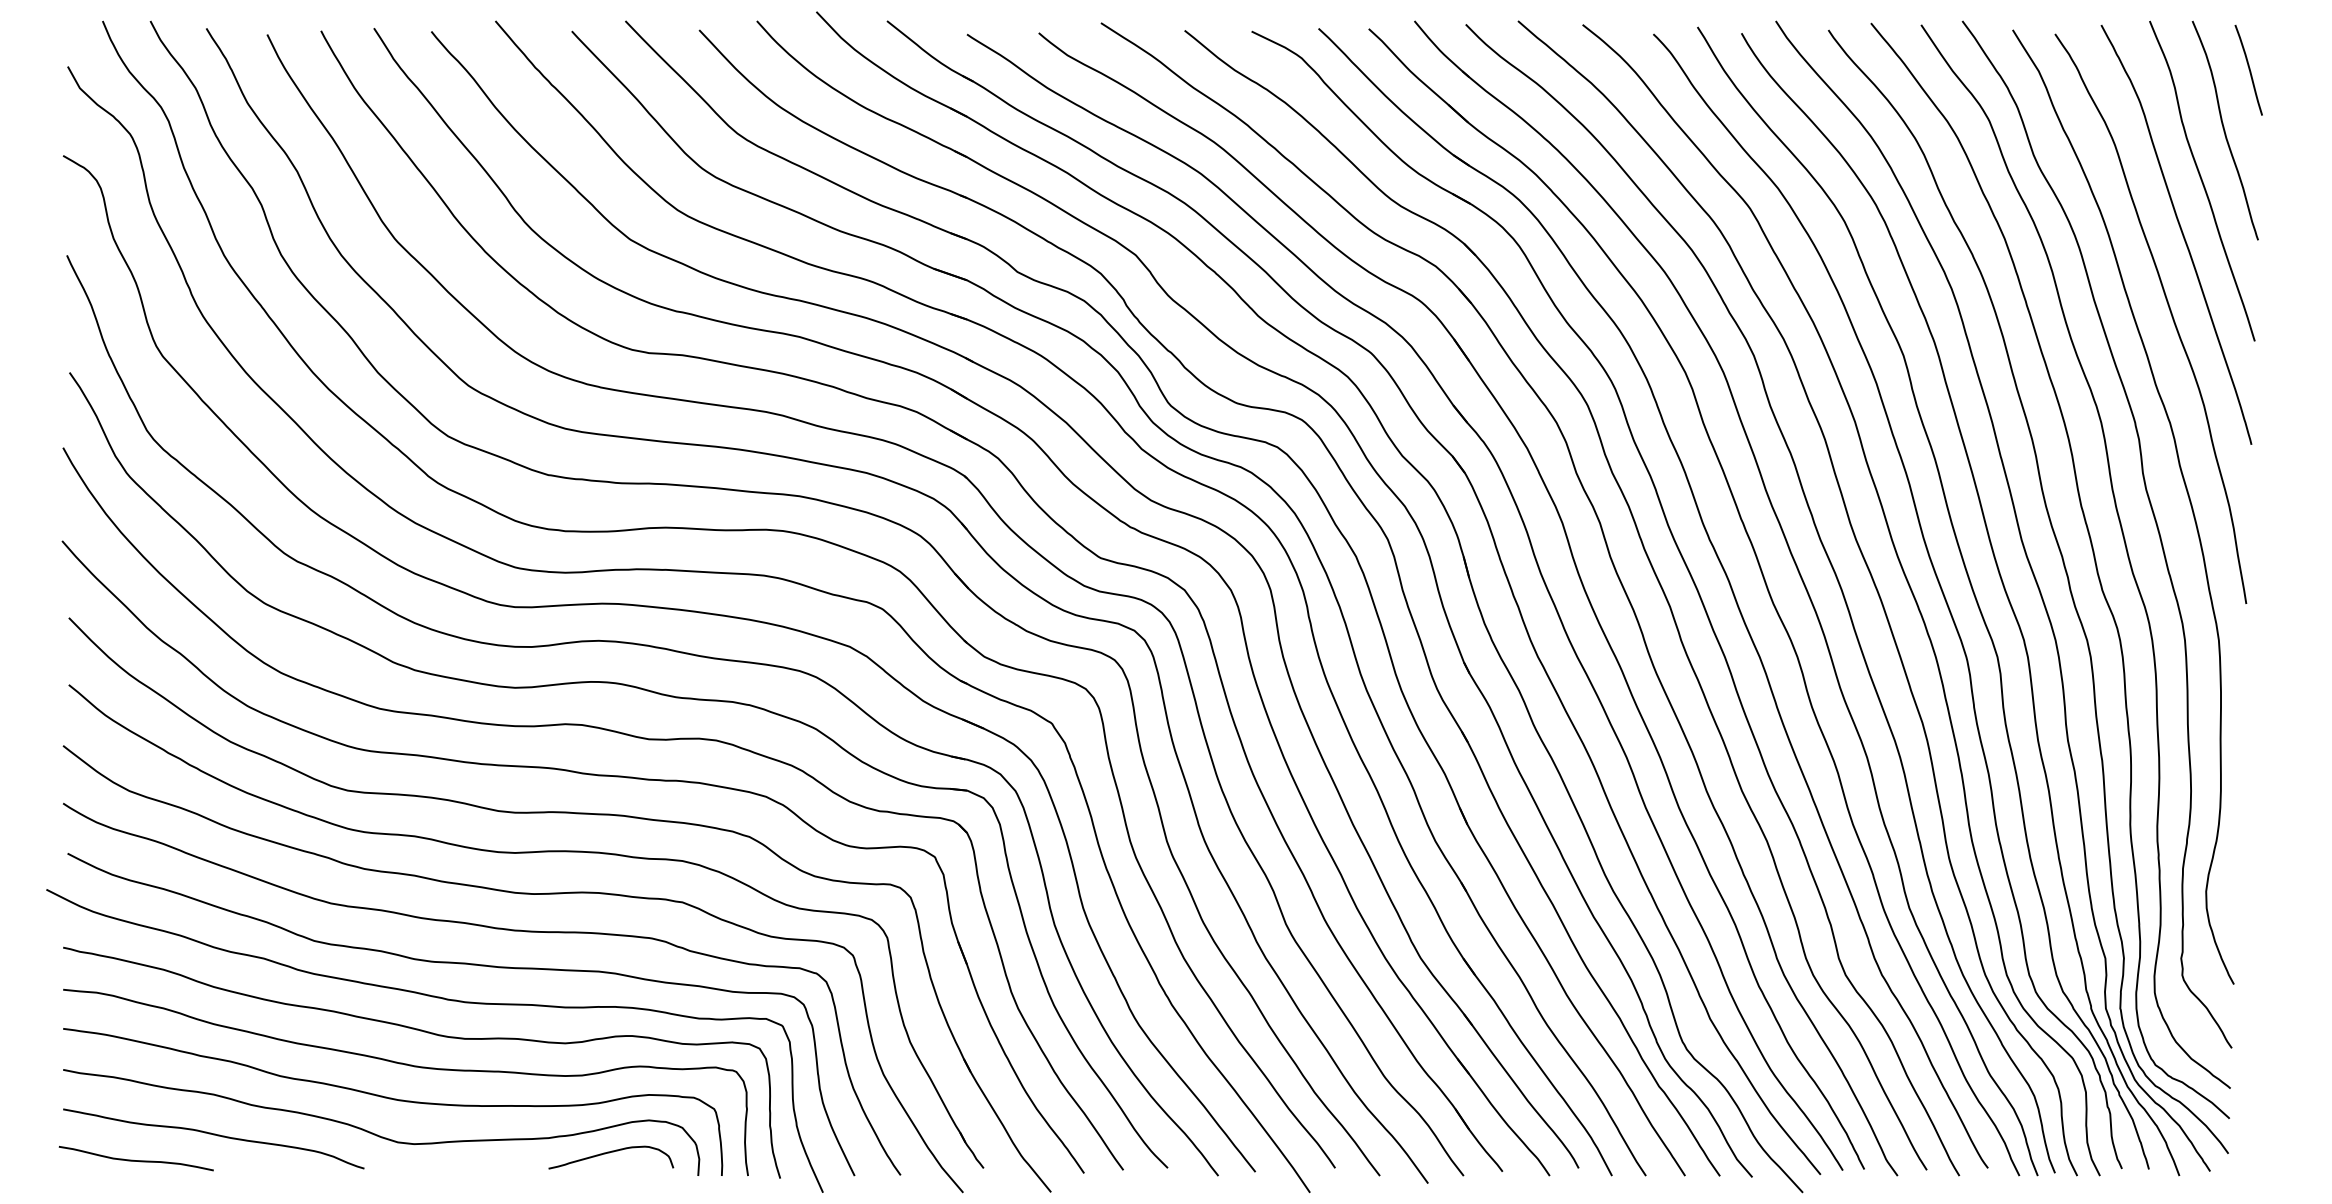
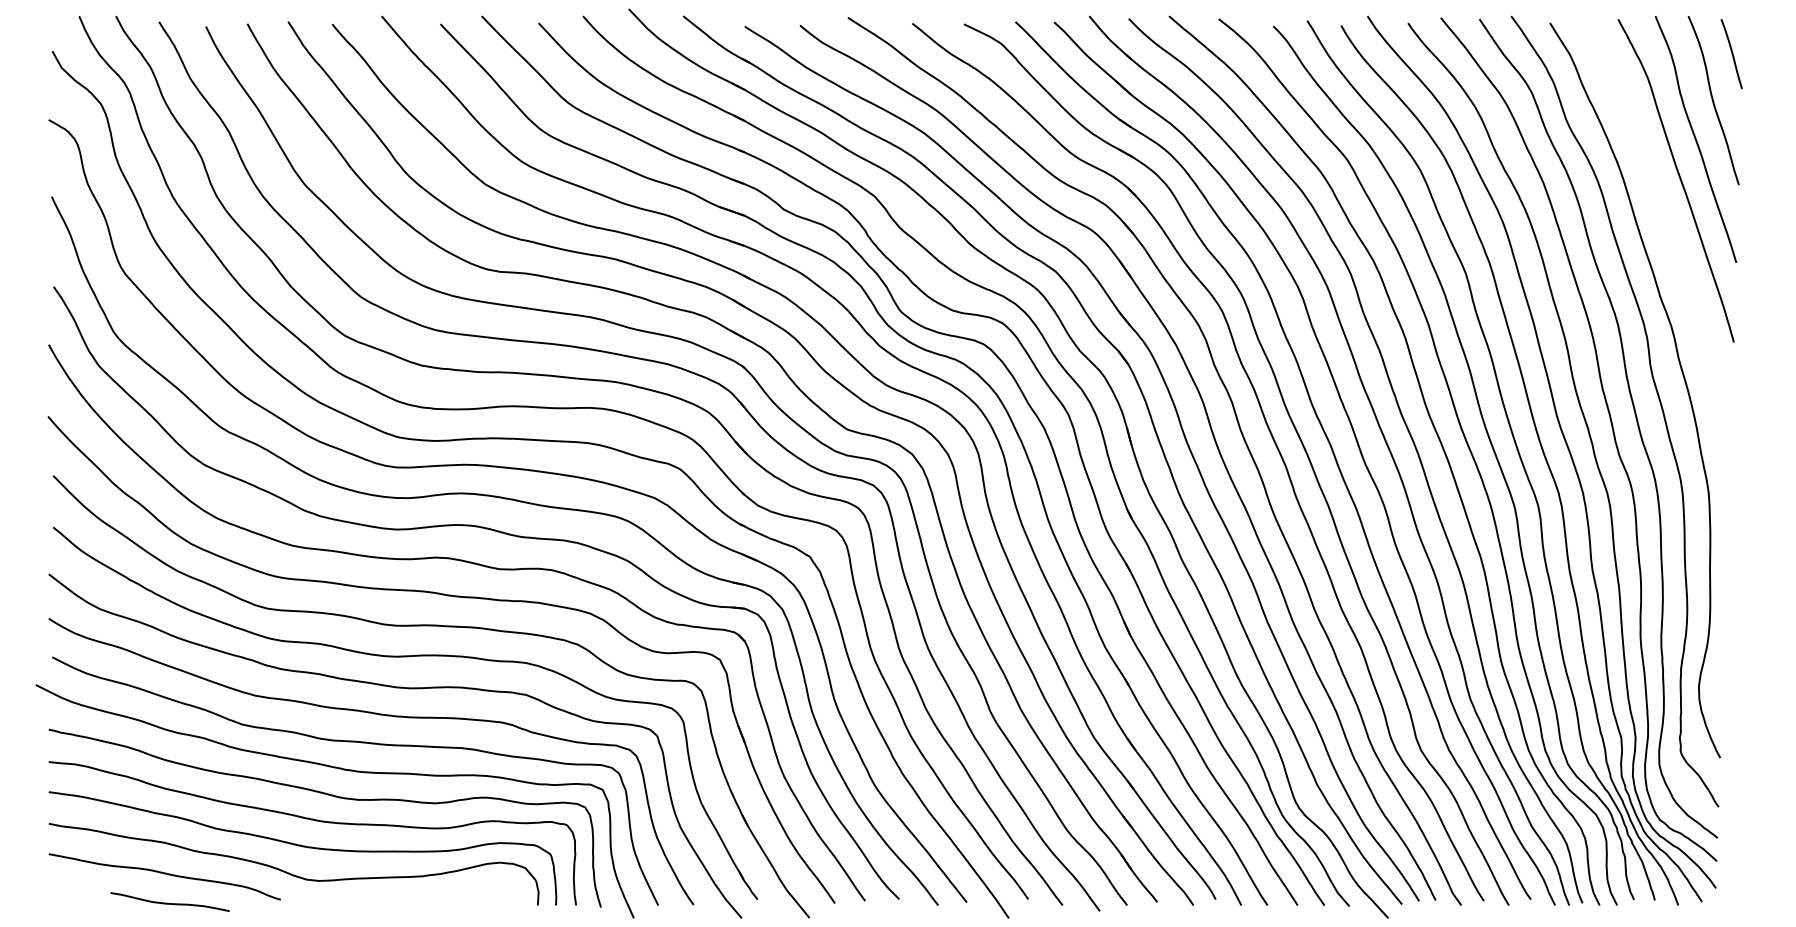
curve: (2169, 311) -> (1670, 239), removed
curve: (609, 1153) -> (469, 888), removed
curve: (134, 1159) -> (168, 902), moved

